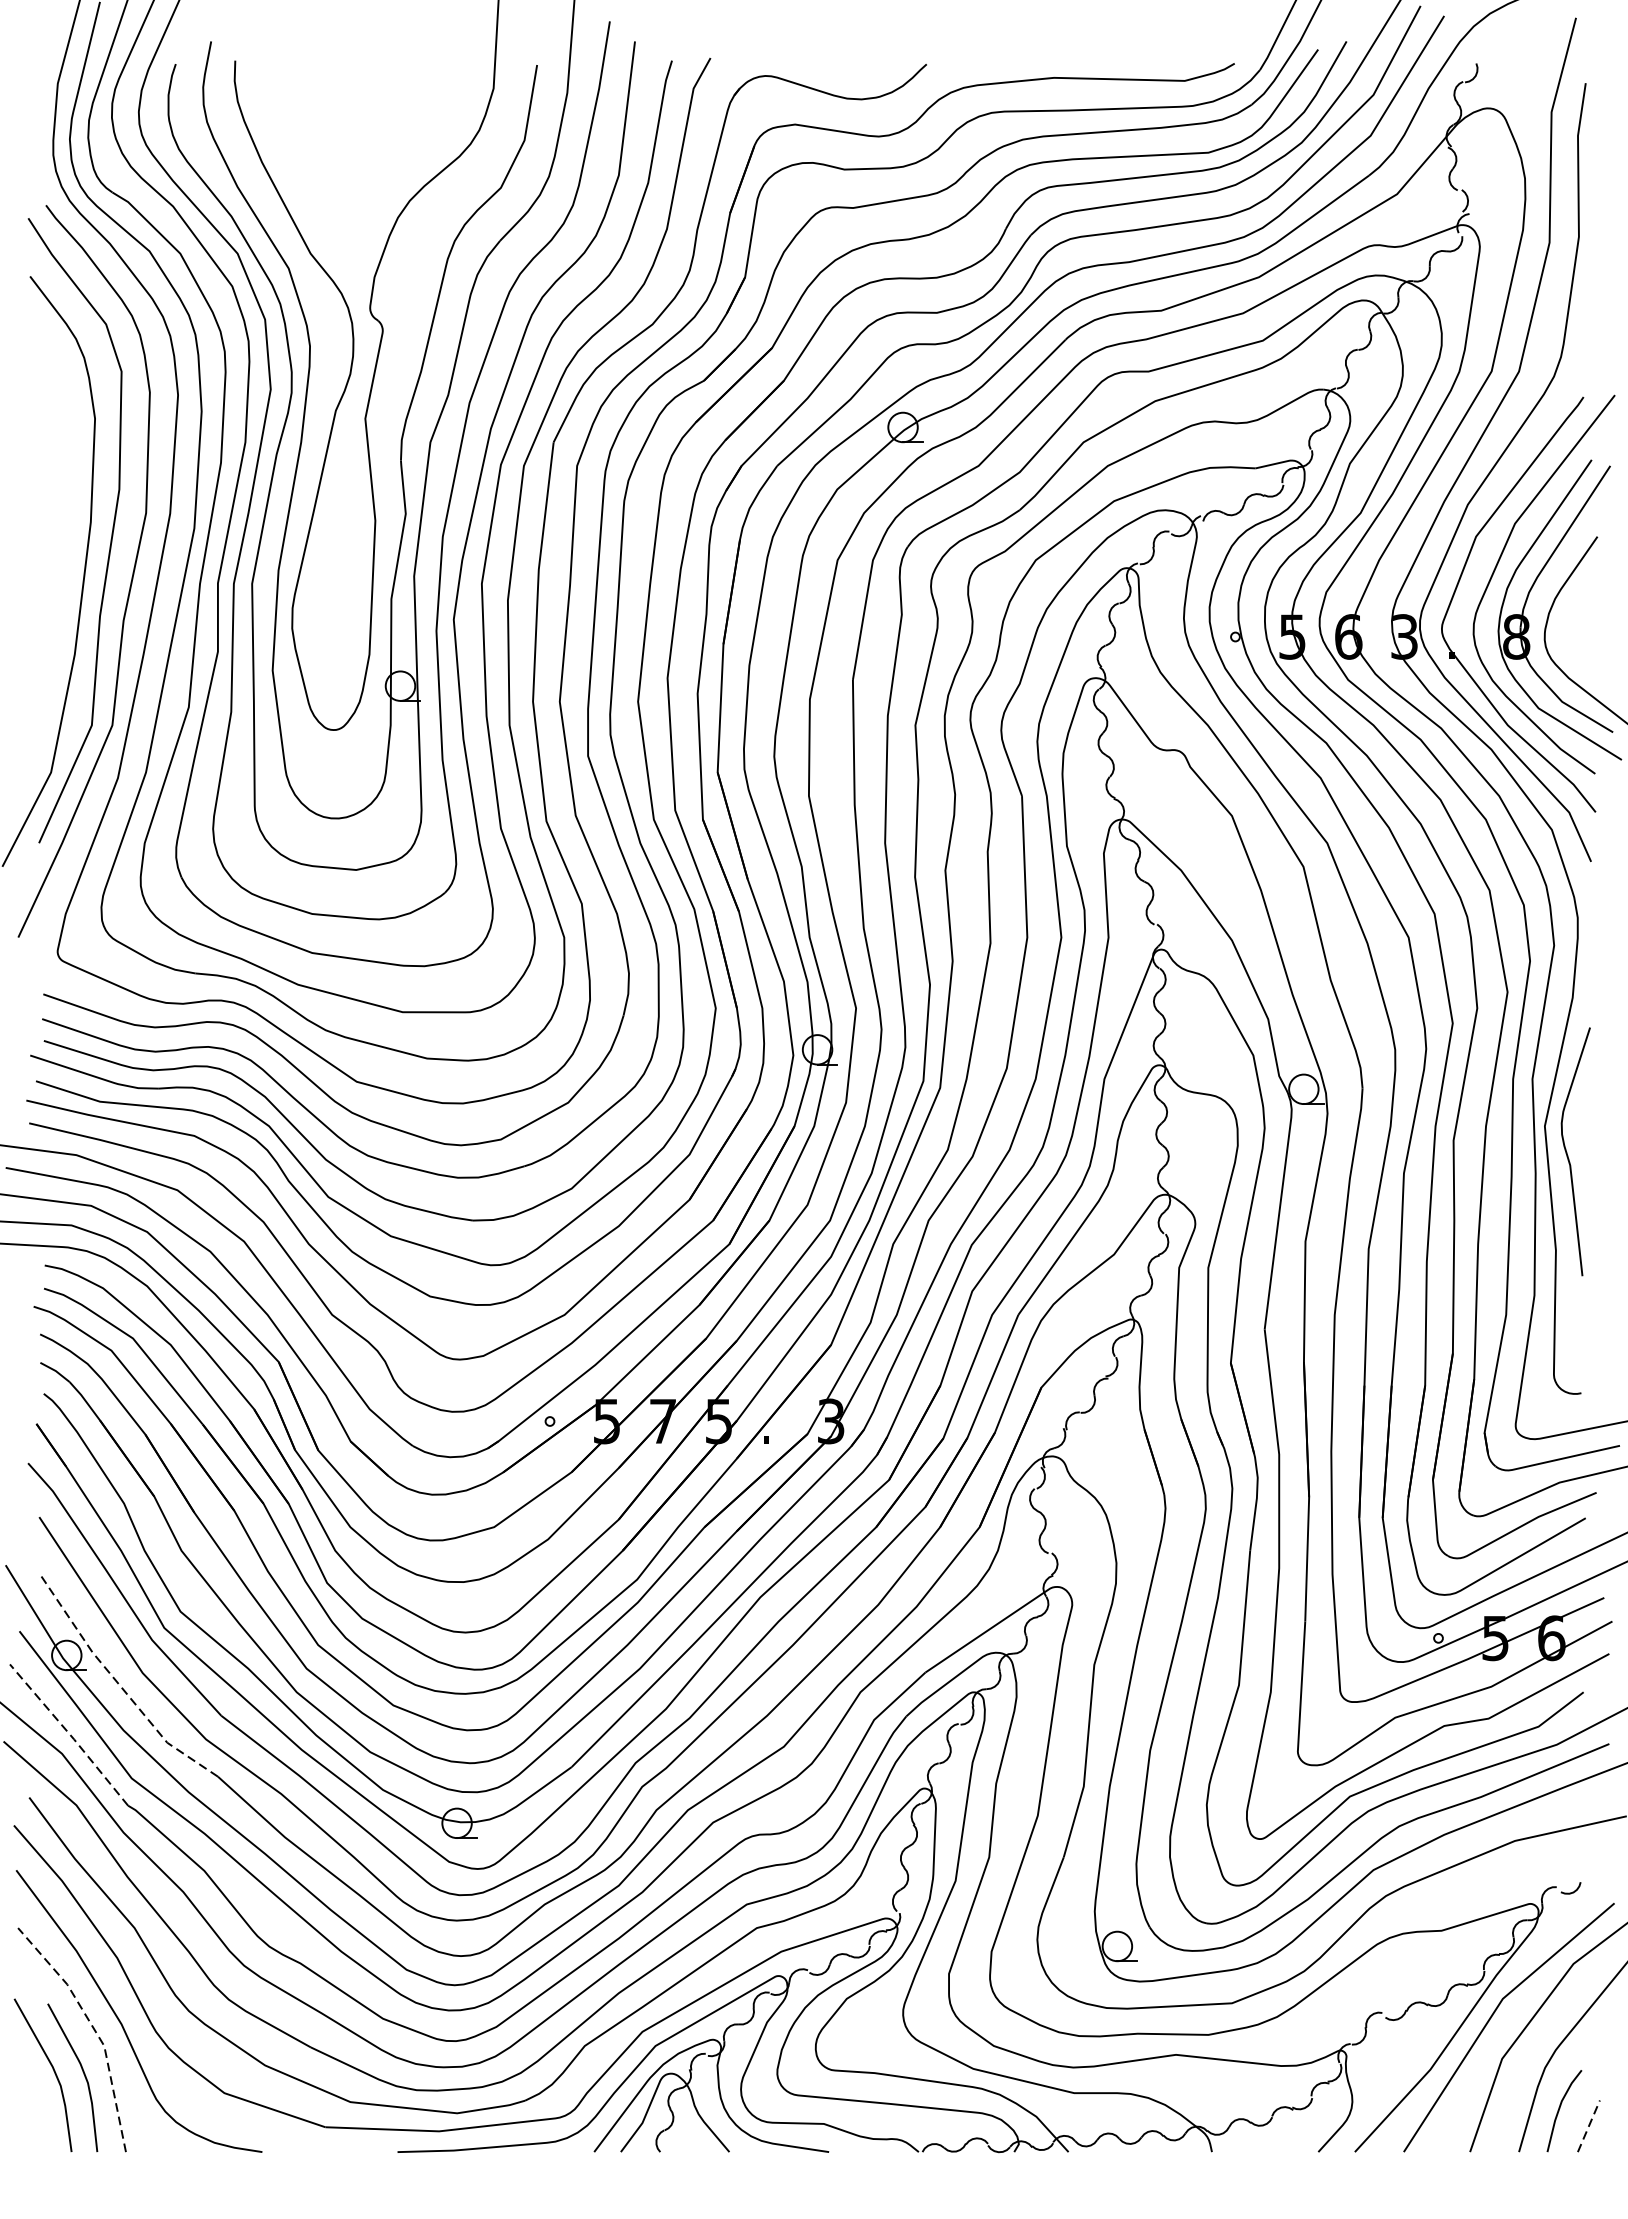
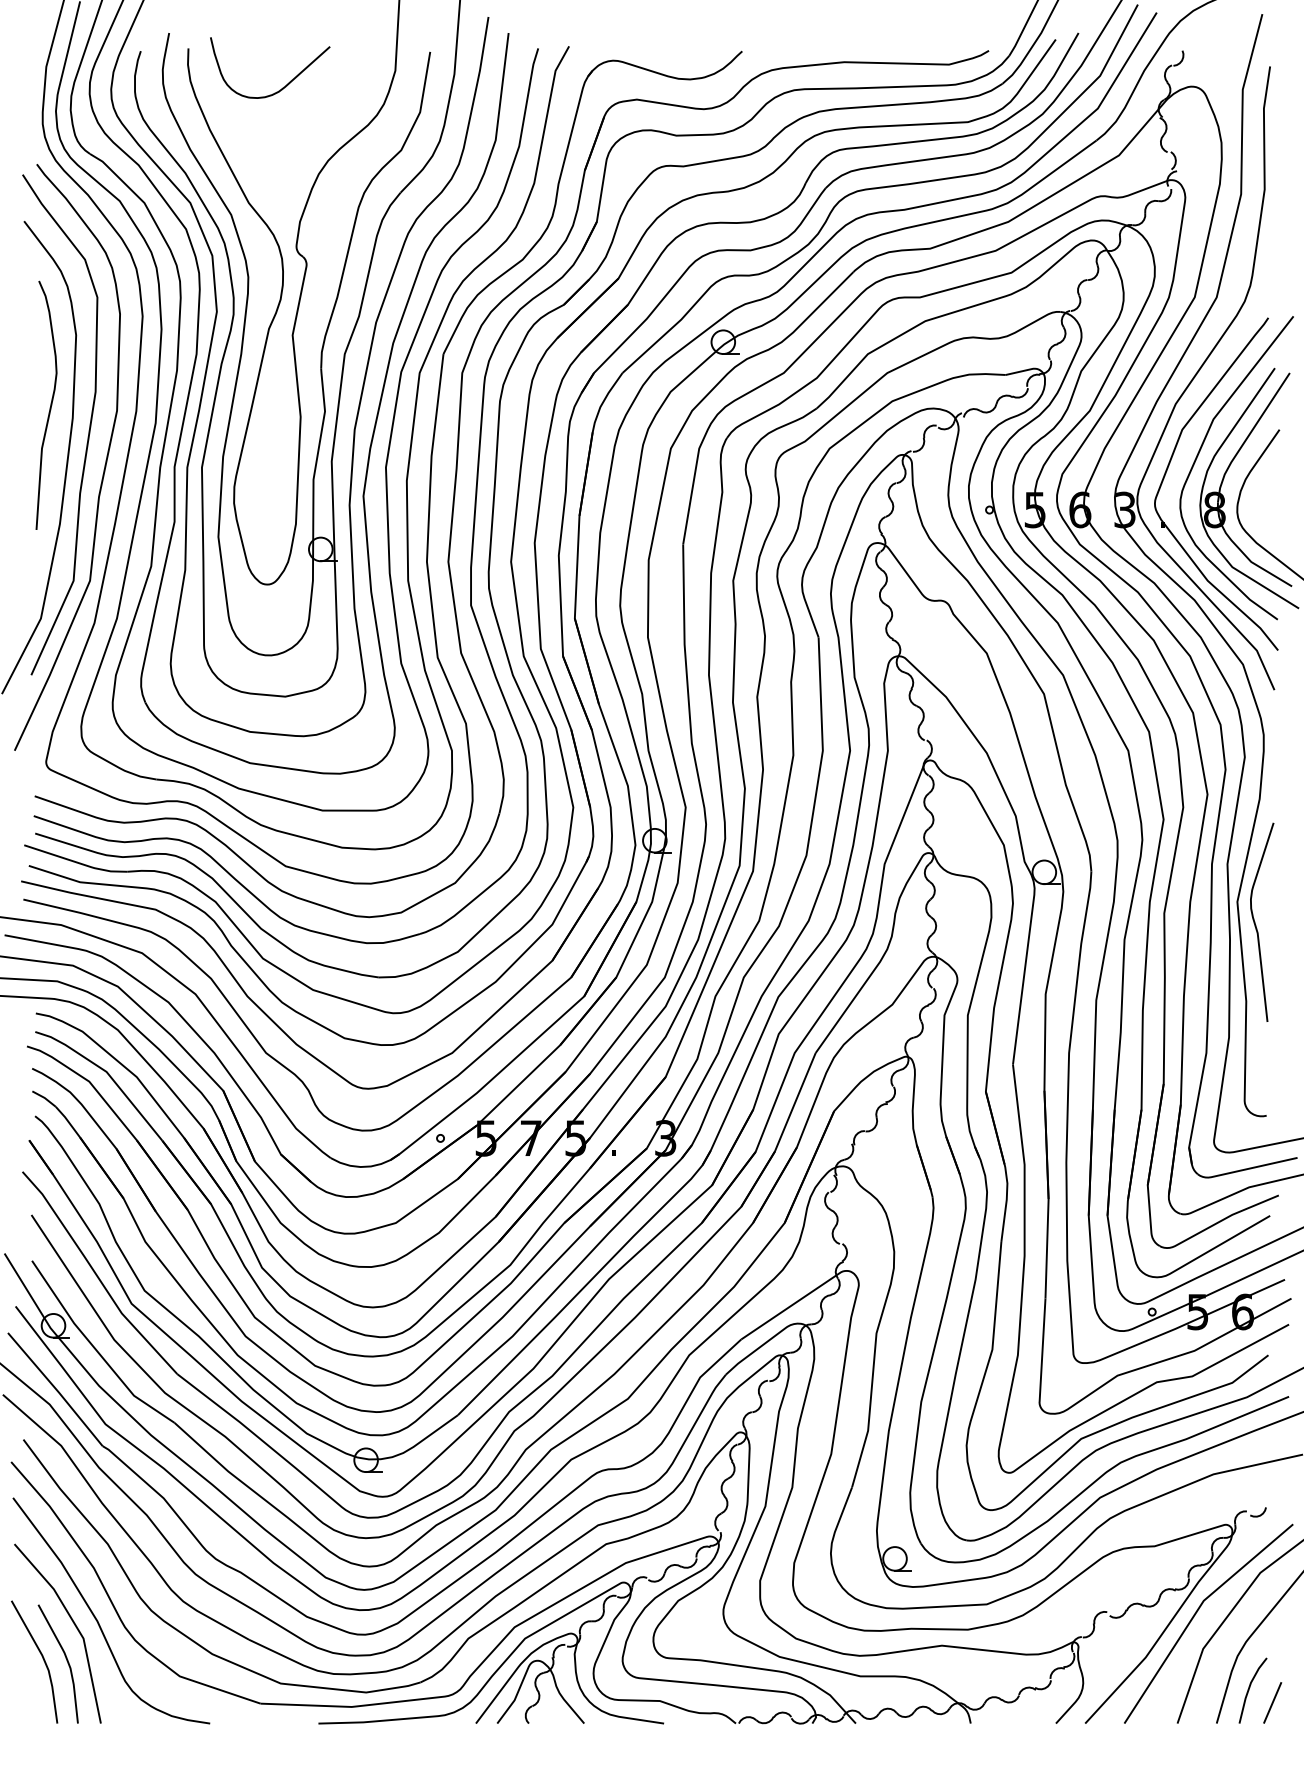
curve: (352, 109) -> (282, 87), added
curve: (63, 505) -> (50, 404), added
line: (119, 1683) -> (95, 1348), dashed -> solid
line: (70, 1734) -> (56, 1389), dashed -> solid
line: (94, 2028) -> (75, 1624), dashed -> solid
line: (1588, 2125) -> (1272, 1702), dashed -> solid

